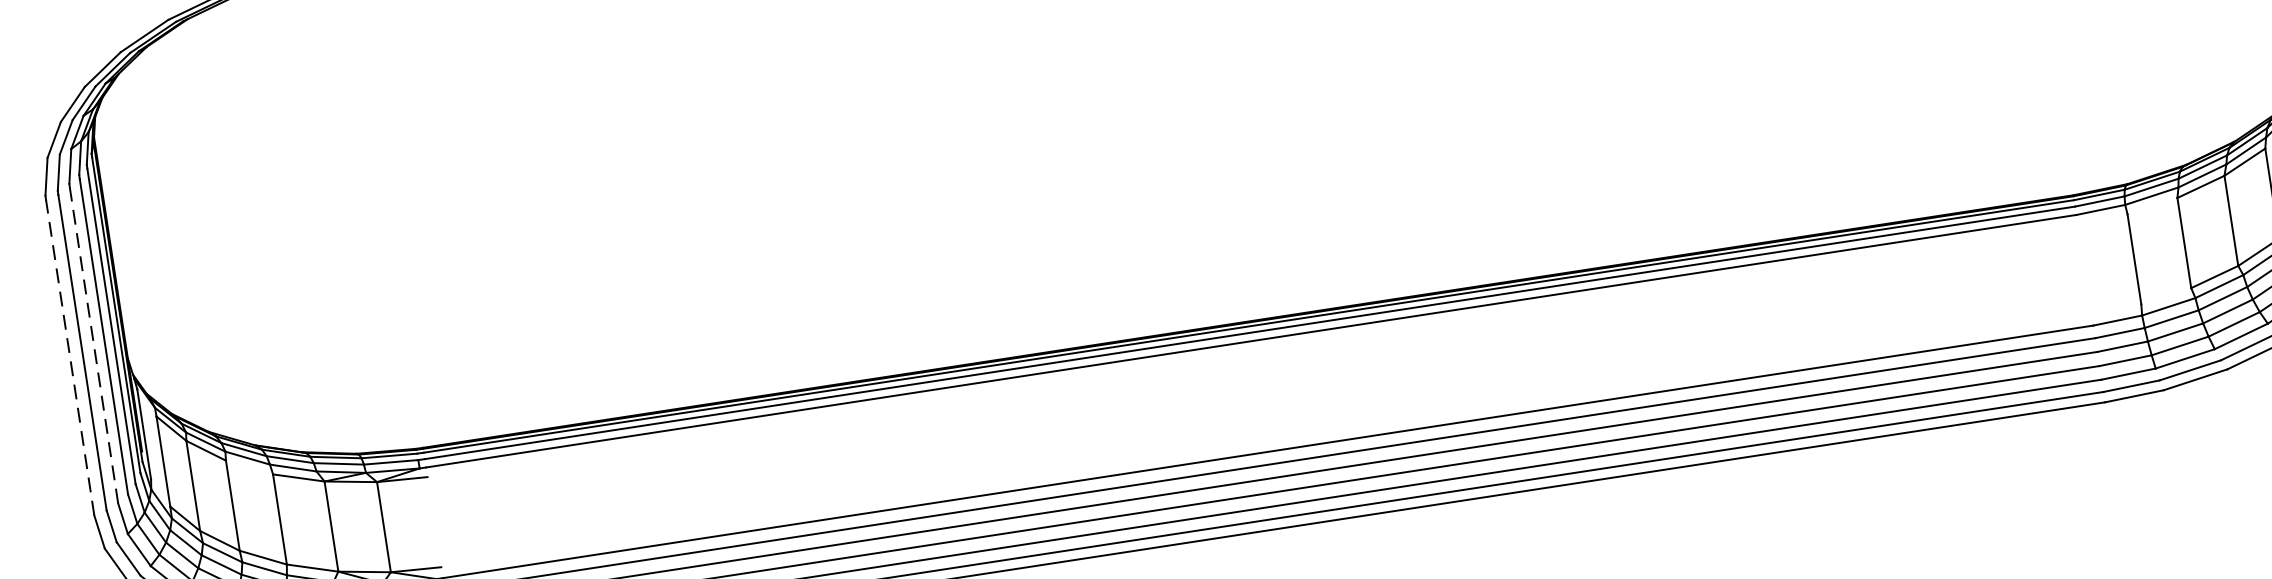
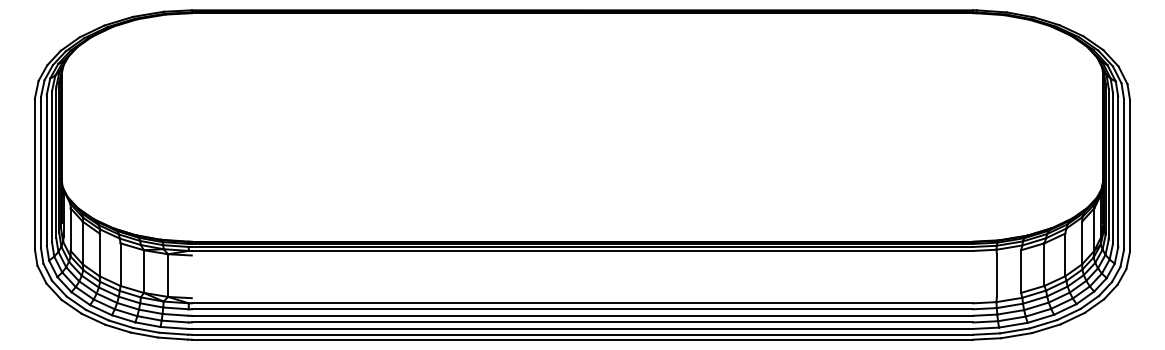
line: (93, 346) -> (46, 171), dashed -> solid
line: (69, 358) -> (34, 175), dashed -> solid

